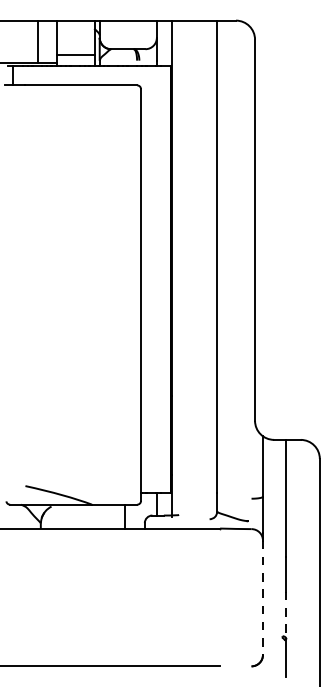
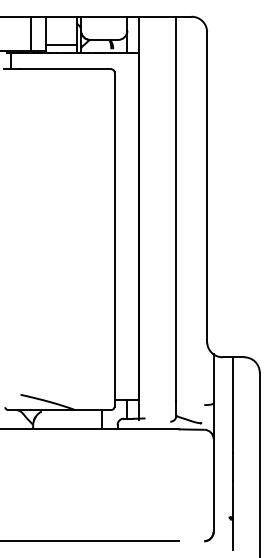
line: (262, 598) -> (213, 486), dashed -> solid
line: (286, 616) -> (232, 500), dashed -> solid

